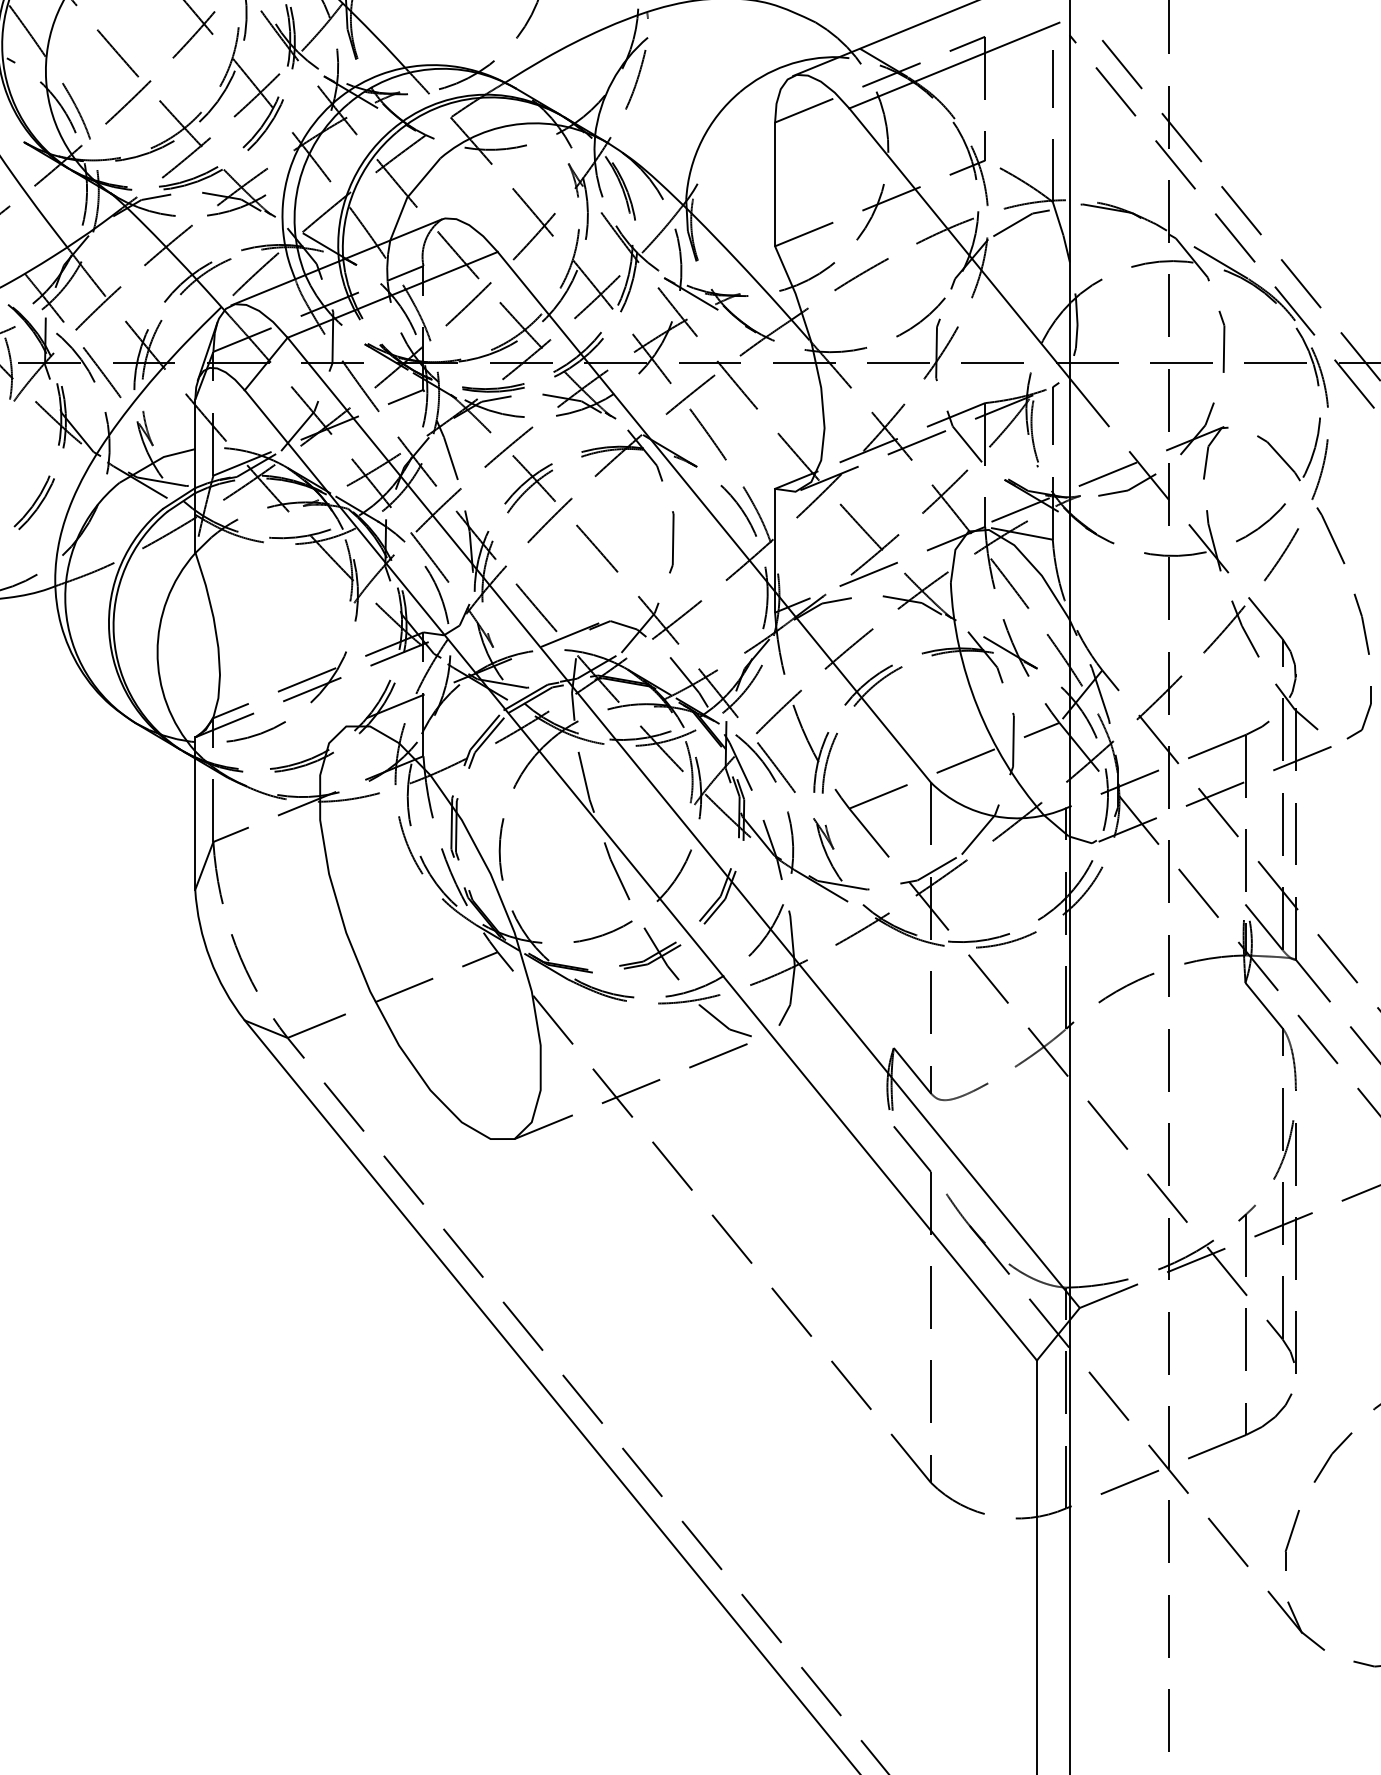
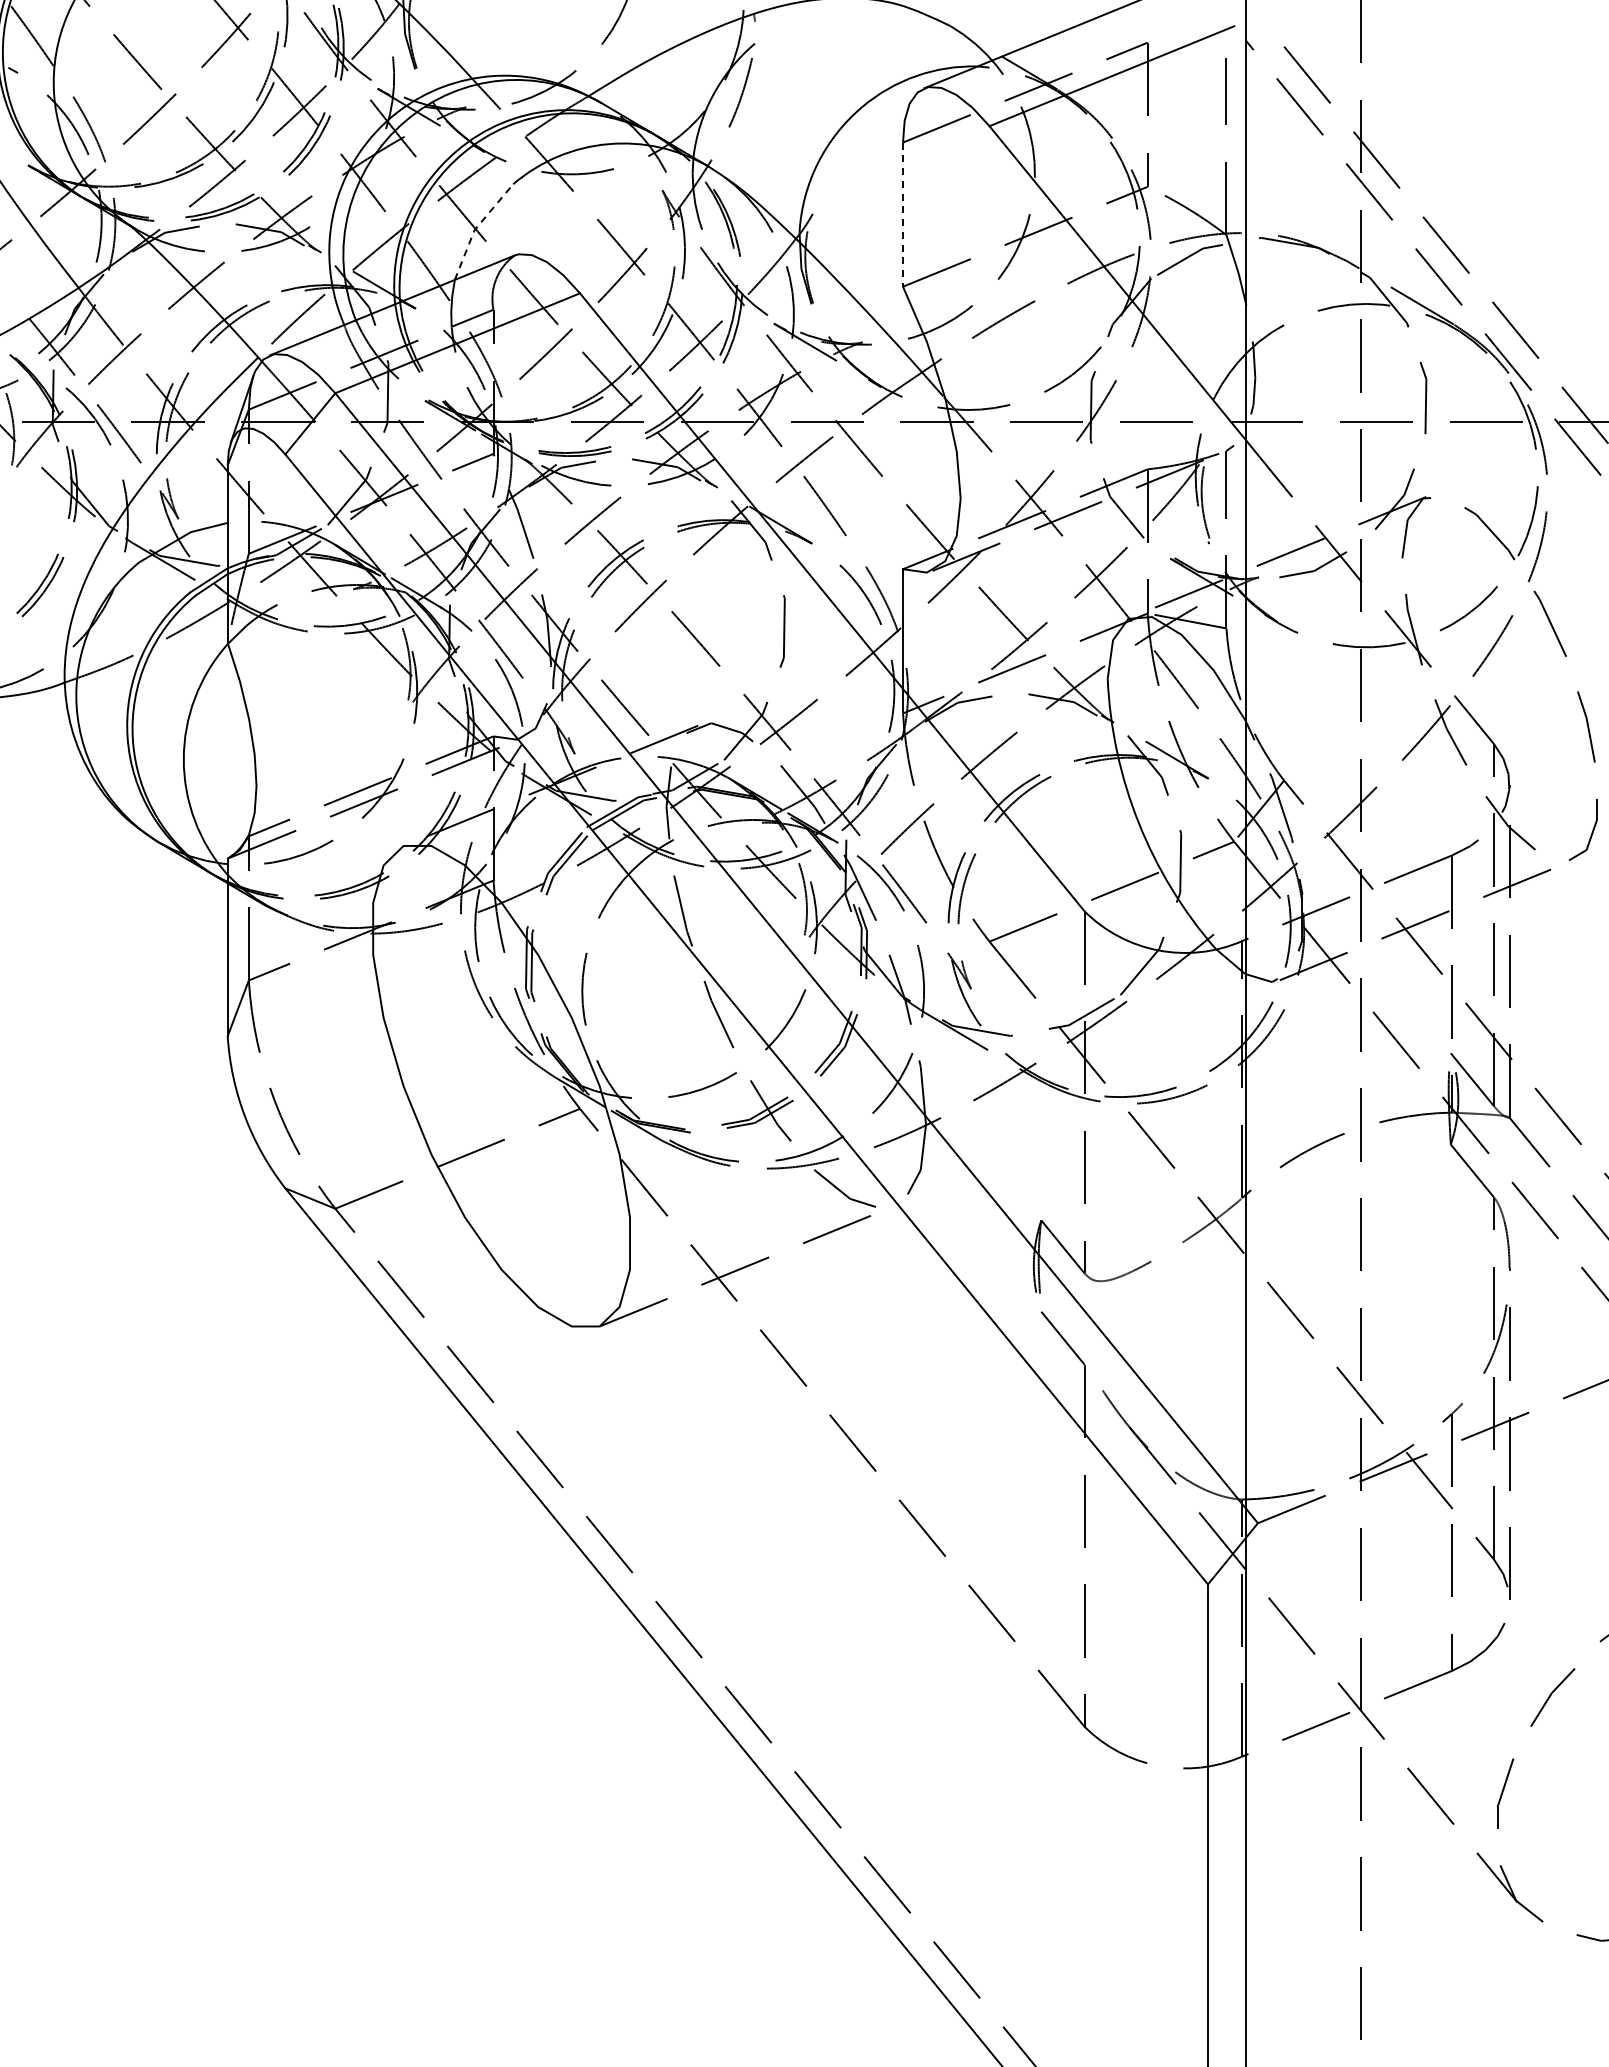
line: (775, 185) -> (903, 215), solid -> dashed
line: (408, 195) -> (476, 227), solid -> dashed

